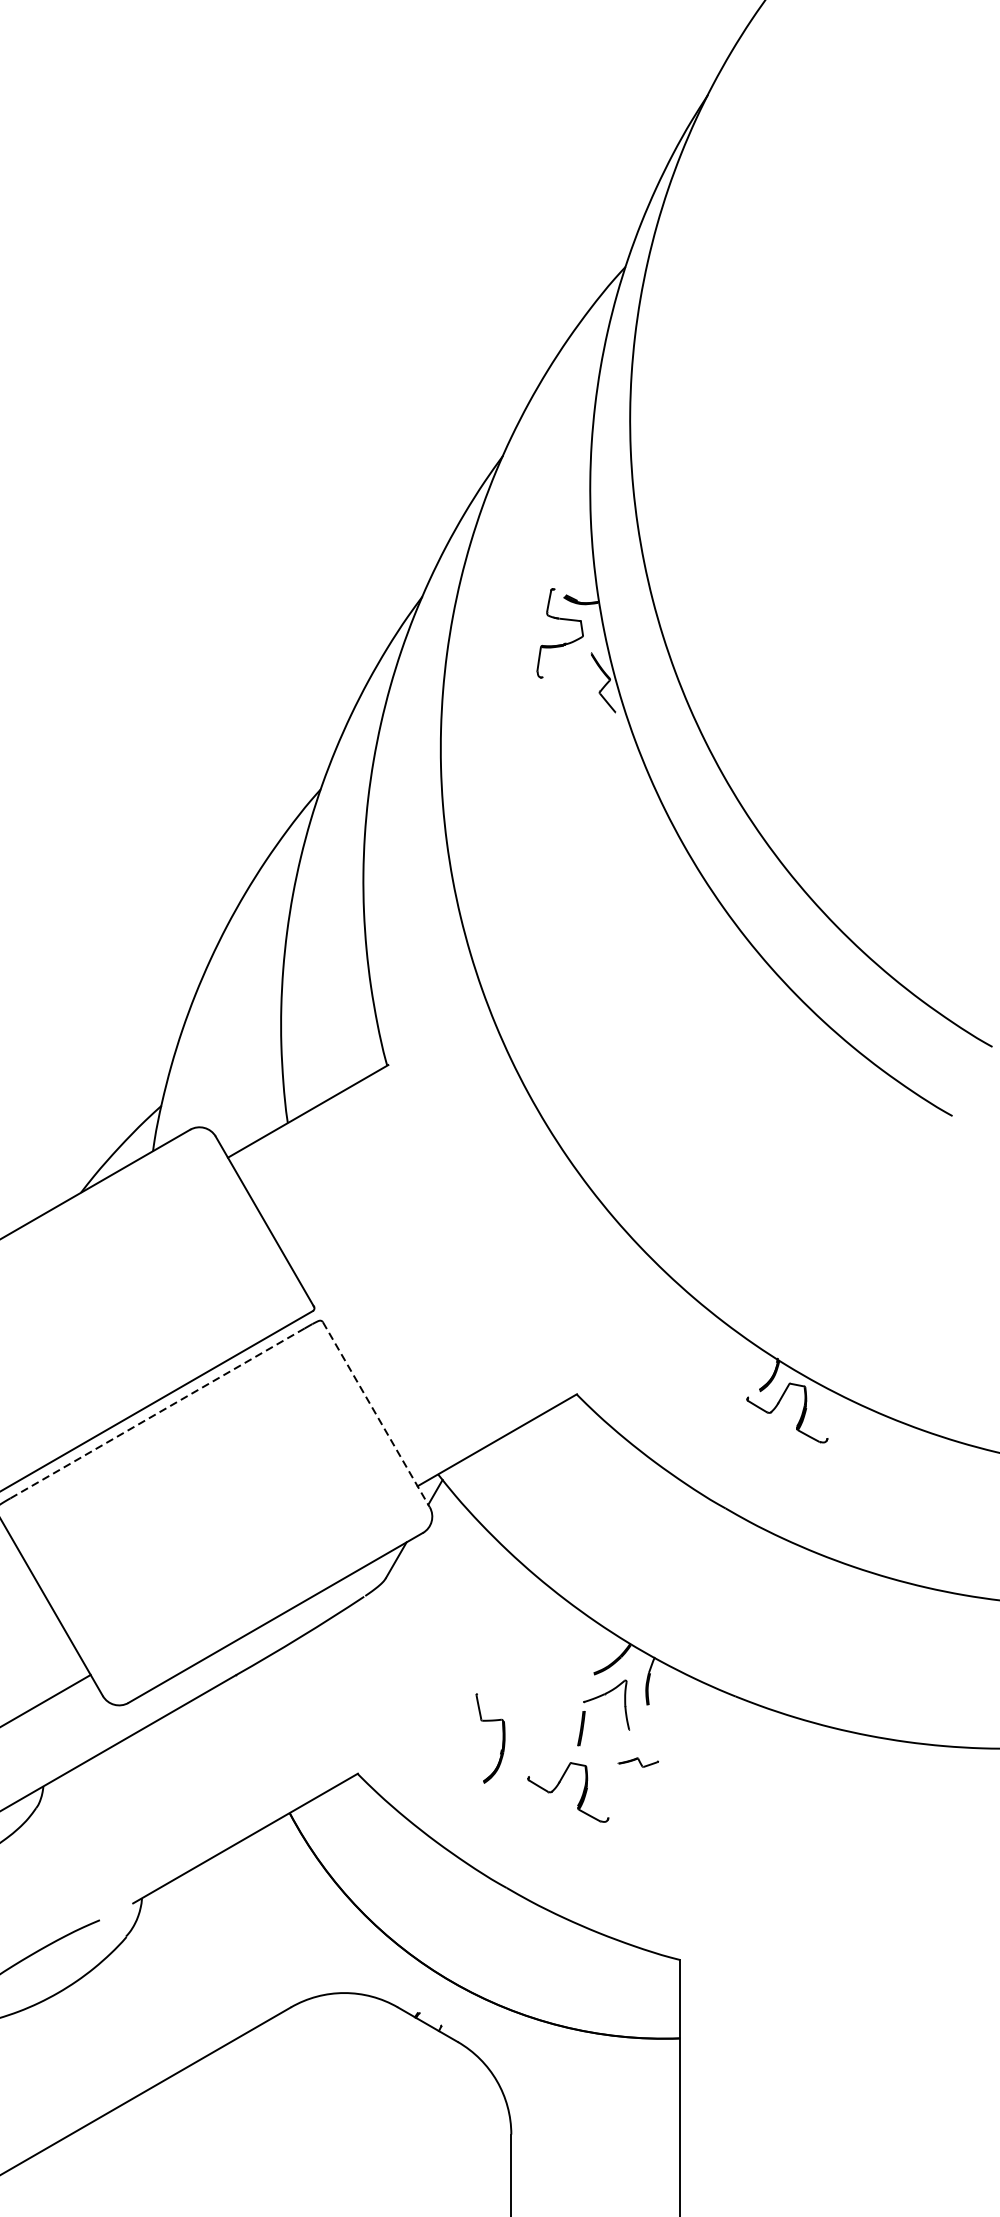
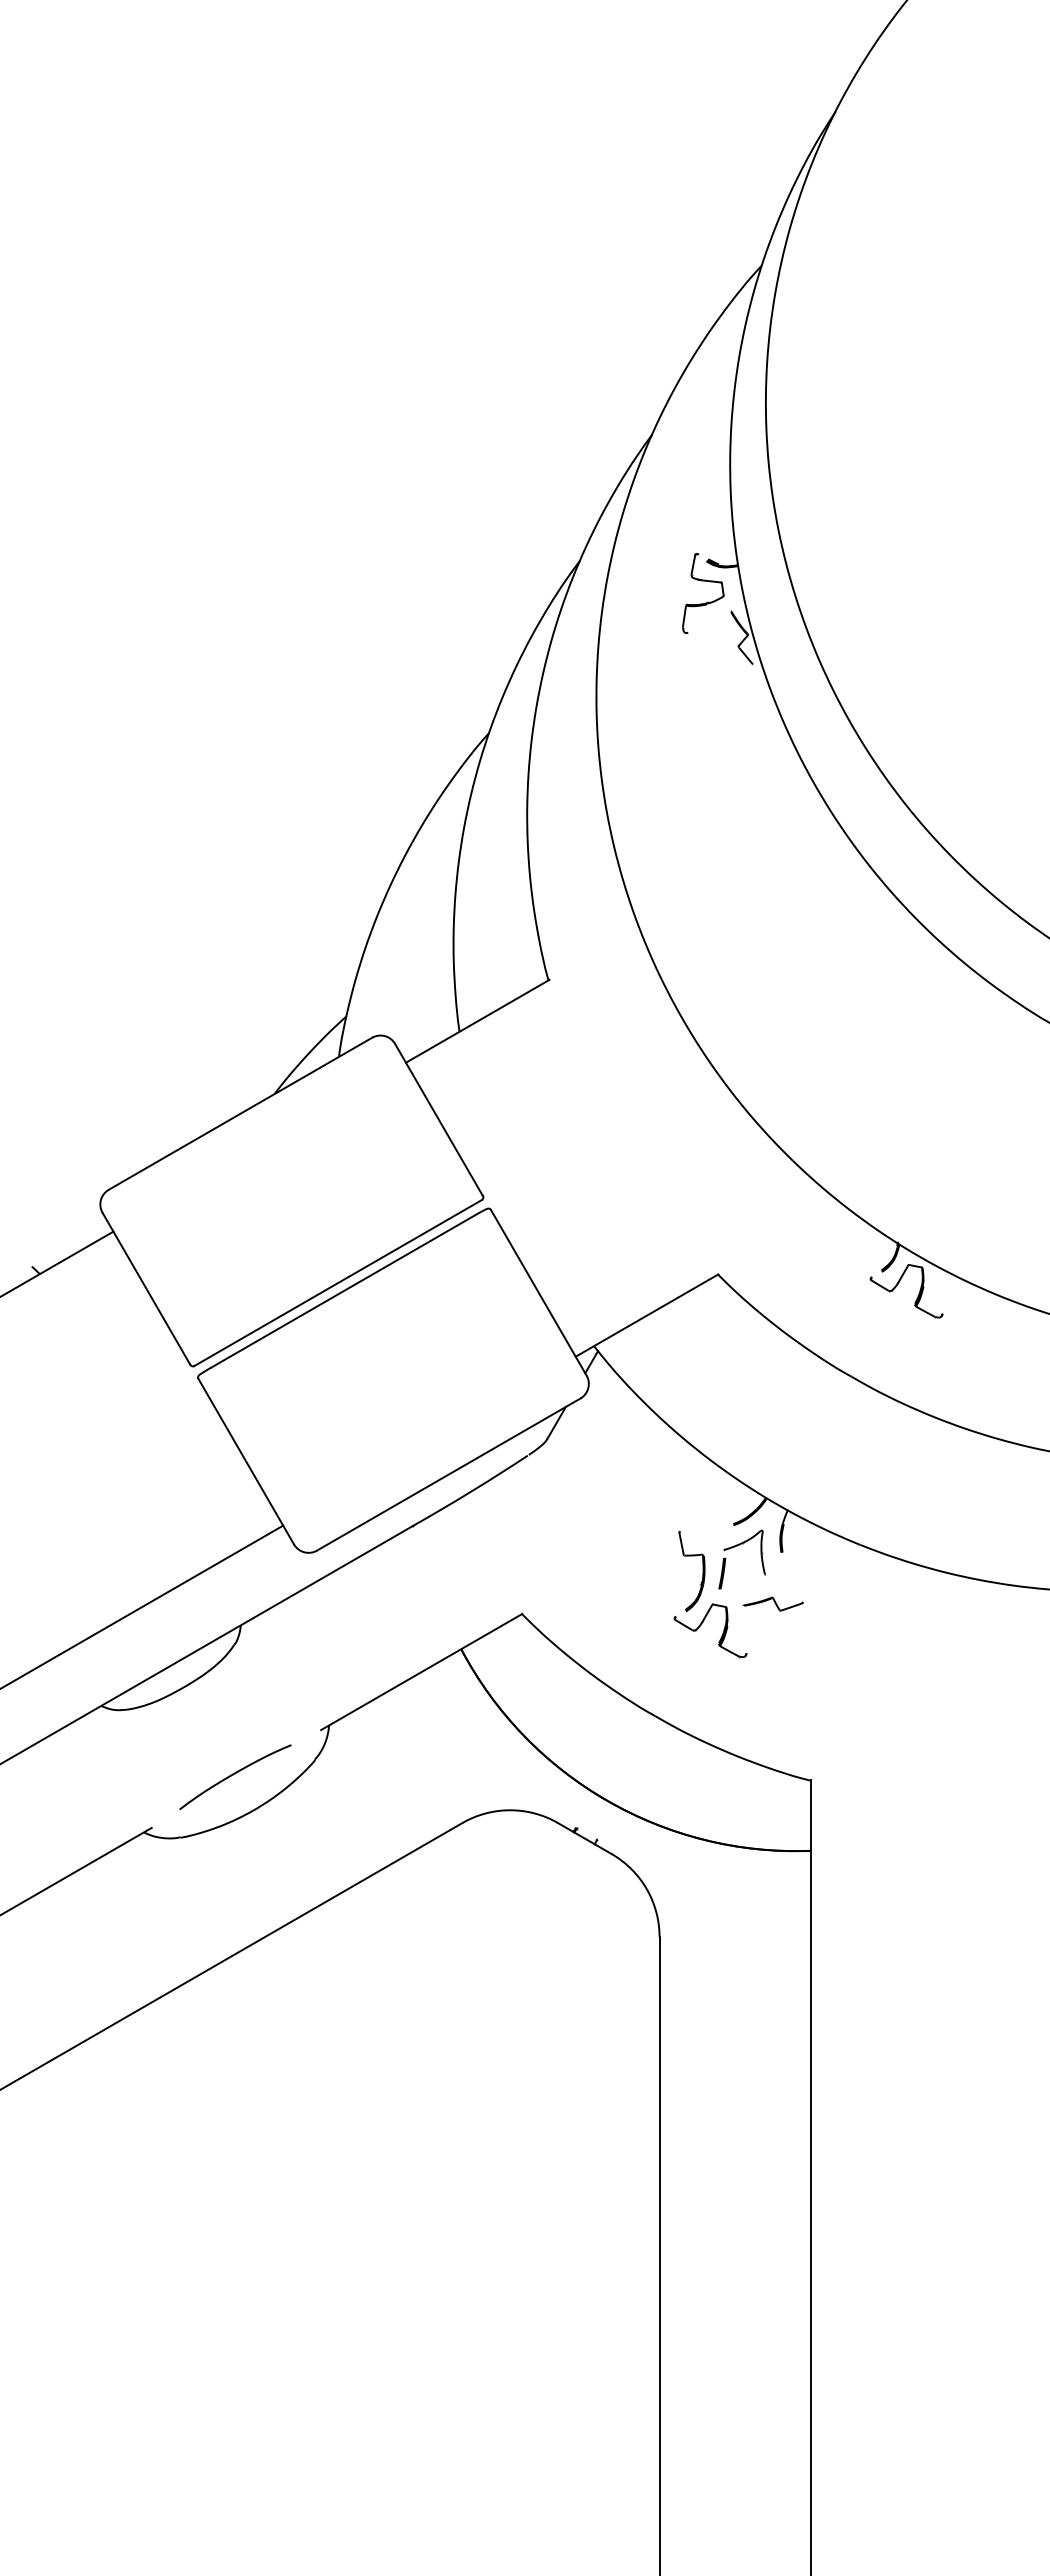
line: (158, 1413) -> (343, 1291), dashed -> solid
line: (376, 1414) -> (538, 1292), dashed -> solid
part: (502, 1738) -> (702, 1571), moved
part: (637, 1761) -> (772, 1603), size x1.67

